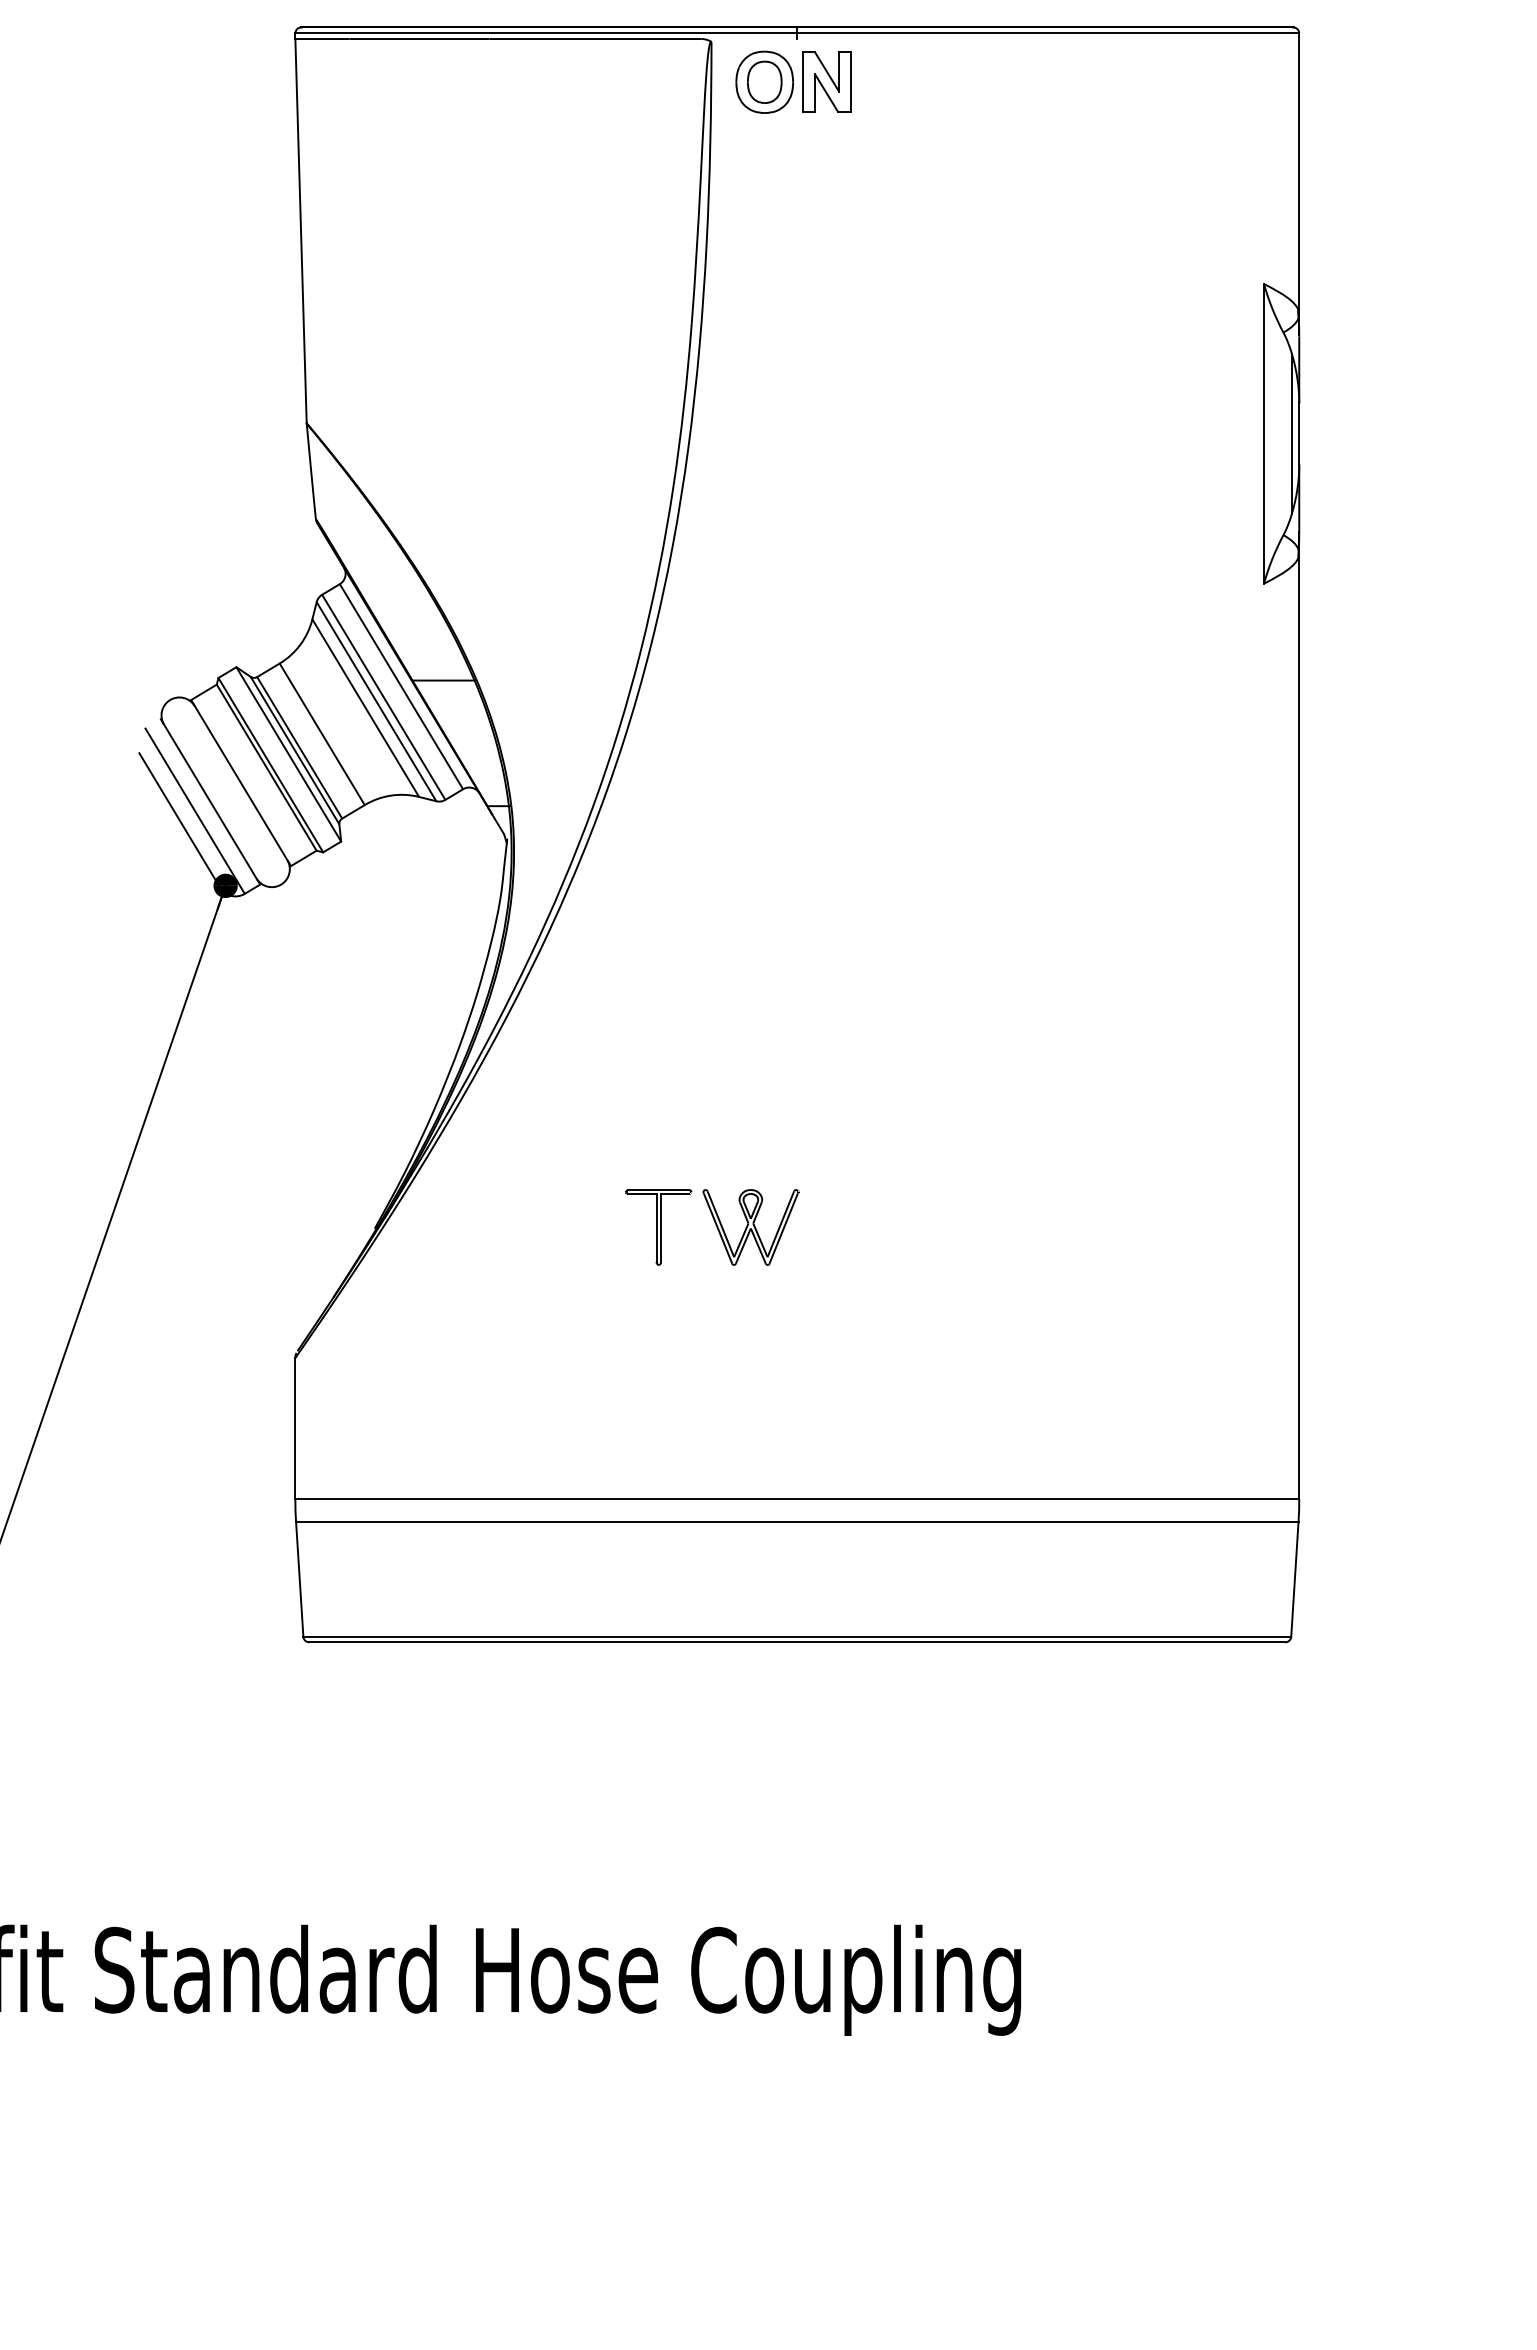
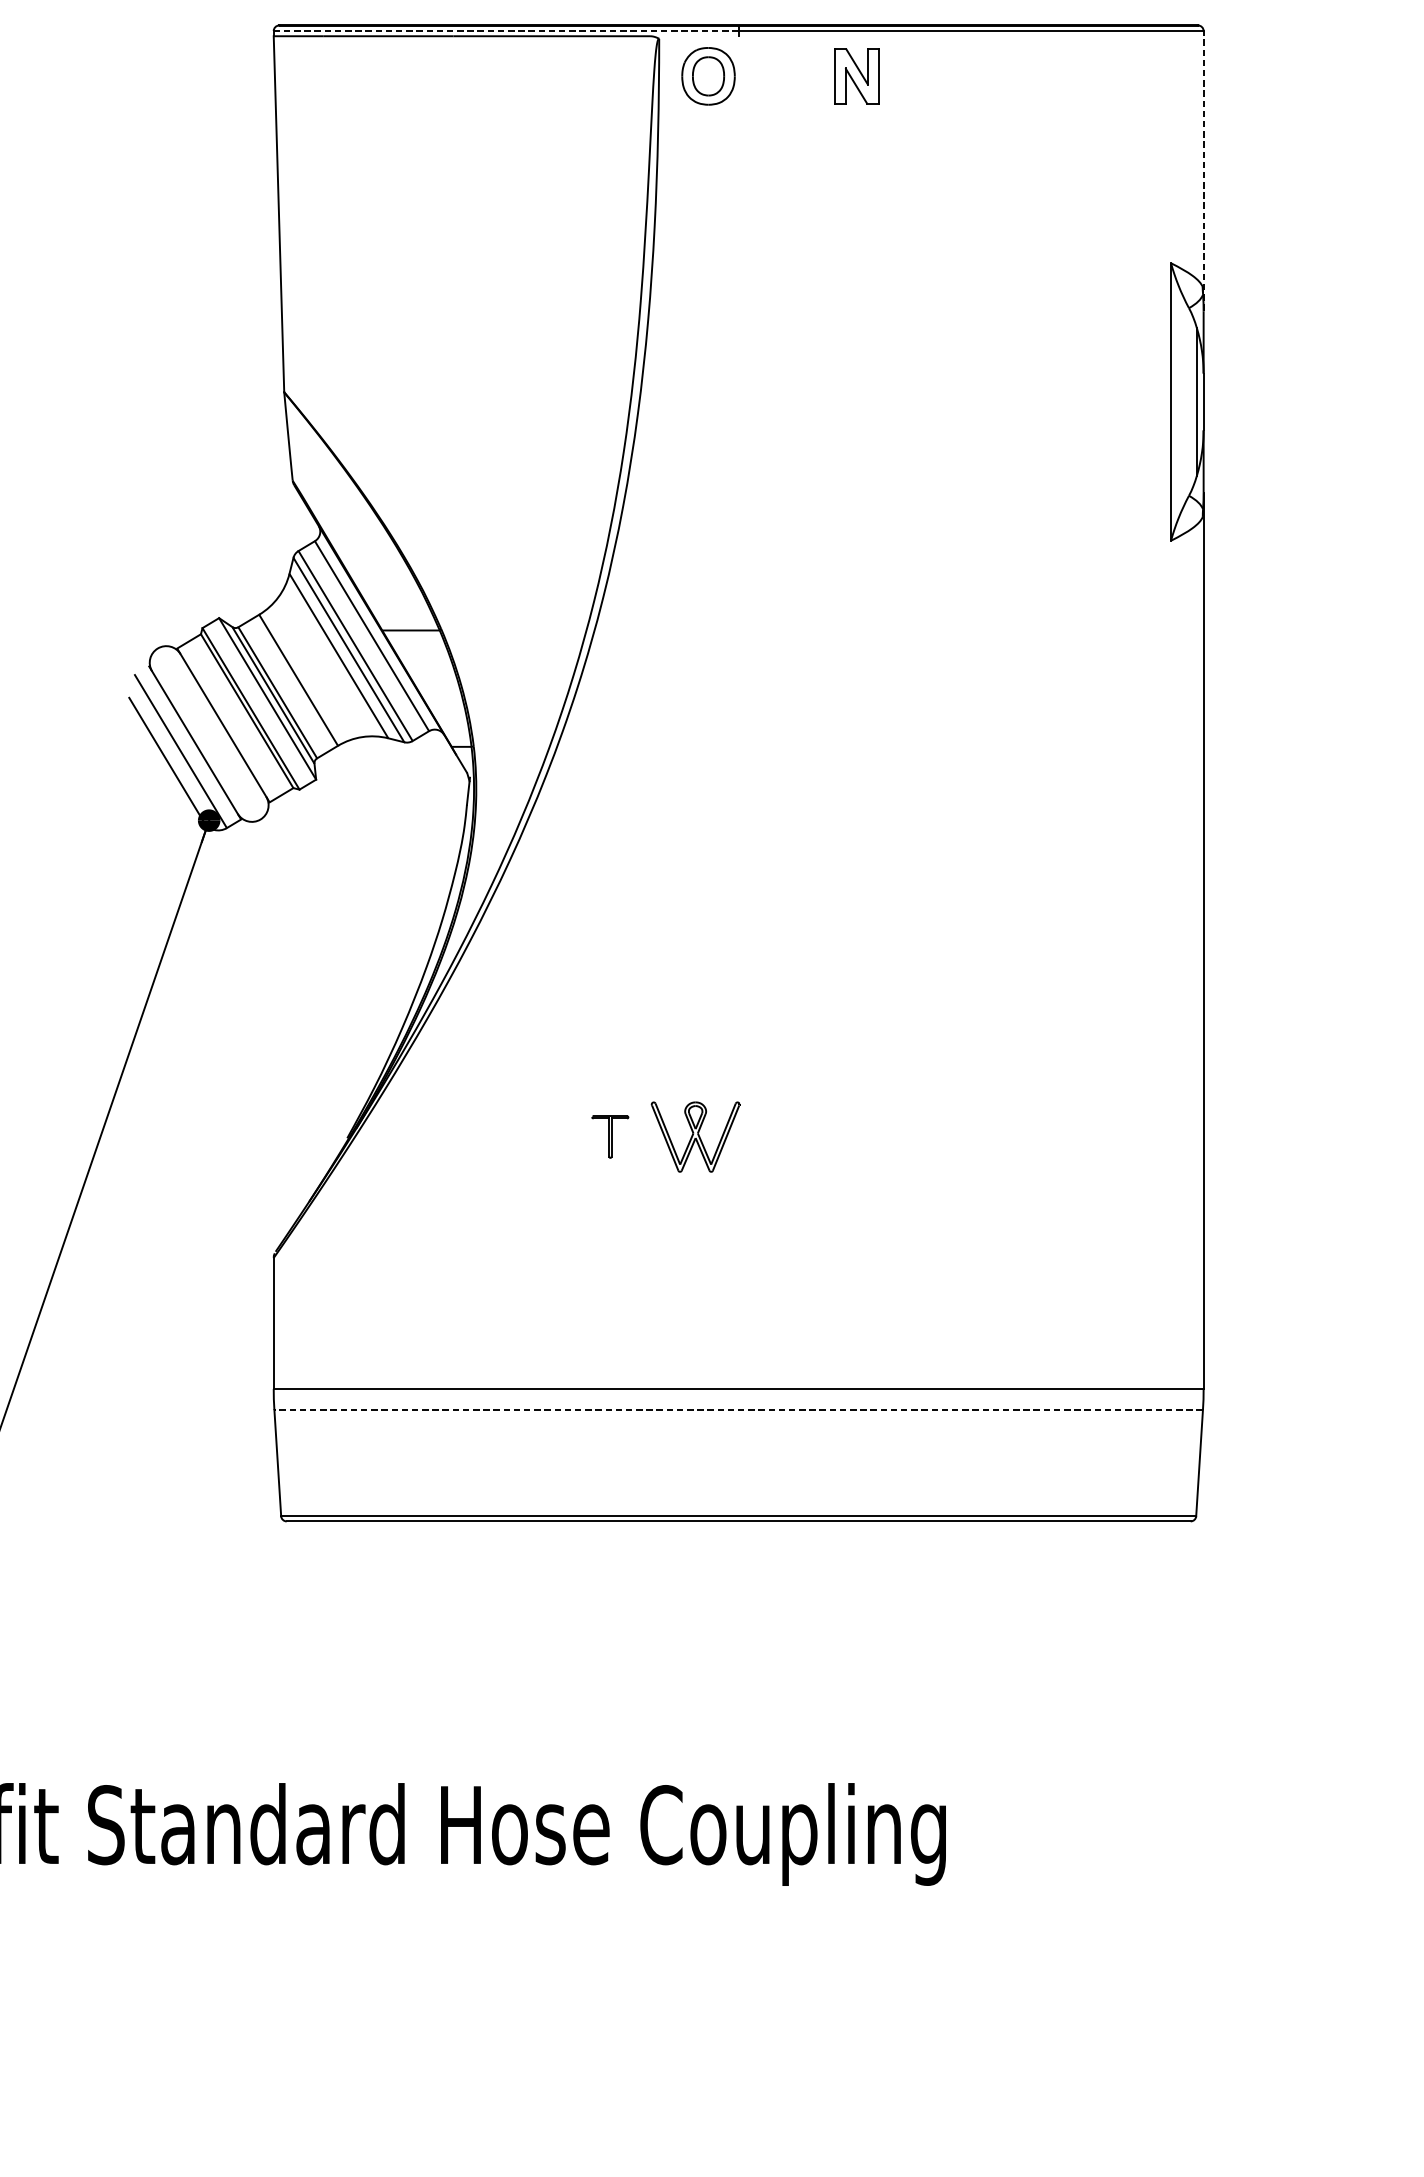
line: (546, 33) -> (506, 31), solid -> dashed
part: (826, 81) -> (856, 75), moved
line: (1299, 183) -> (1203, 170), solid -> dashed
part: (658, 1227) -> (610, 1137), size x0.6
line: (796, 1522) -> (737, 1410), solid -> dashed

